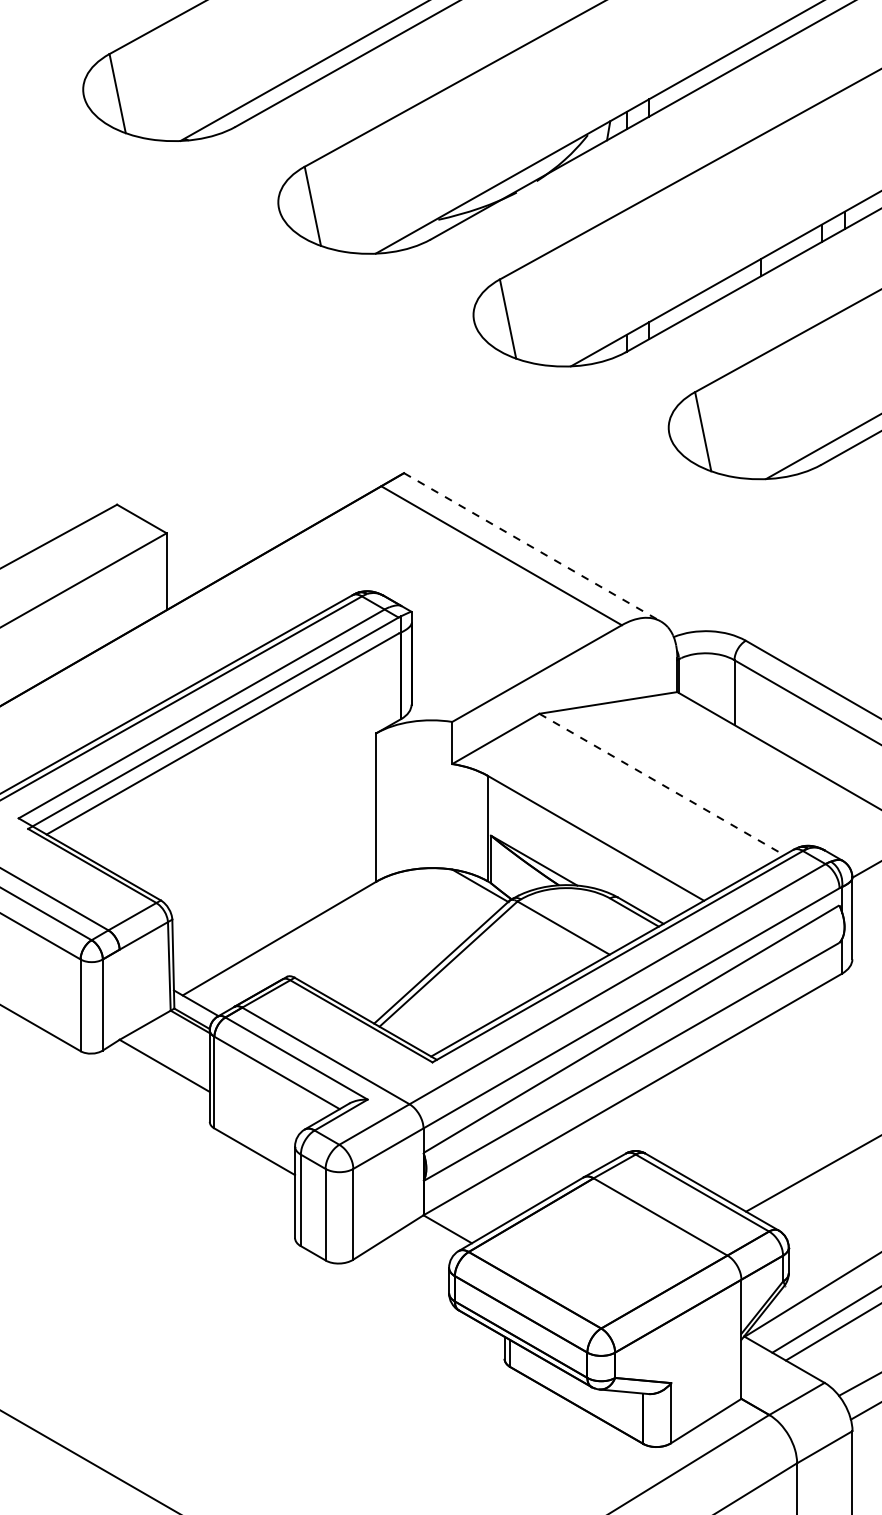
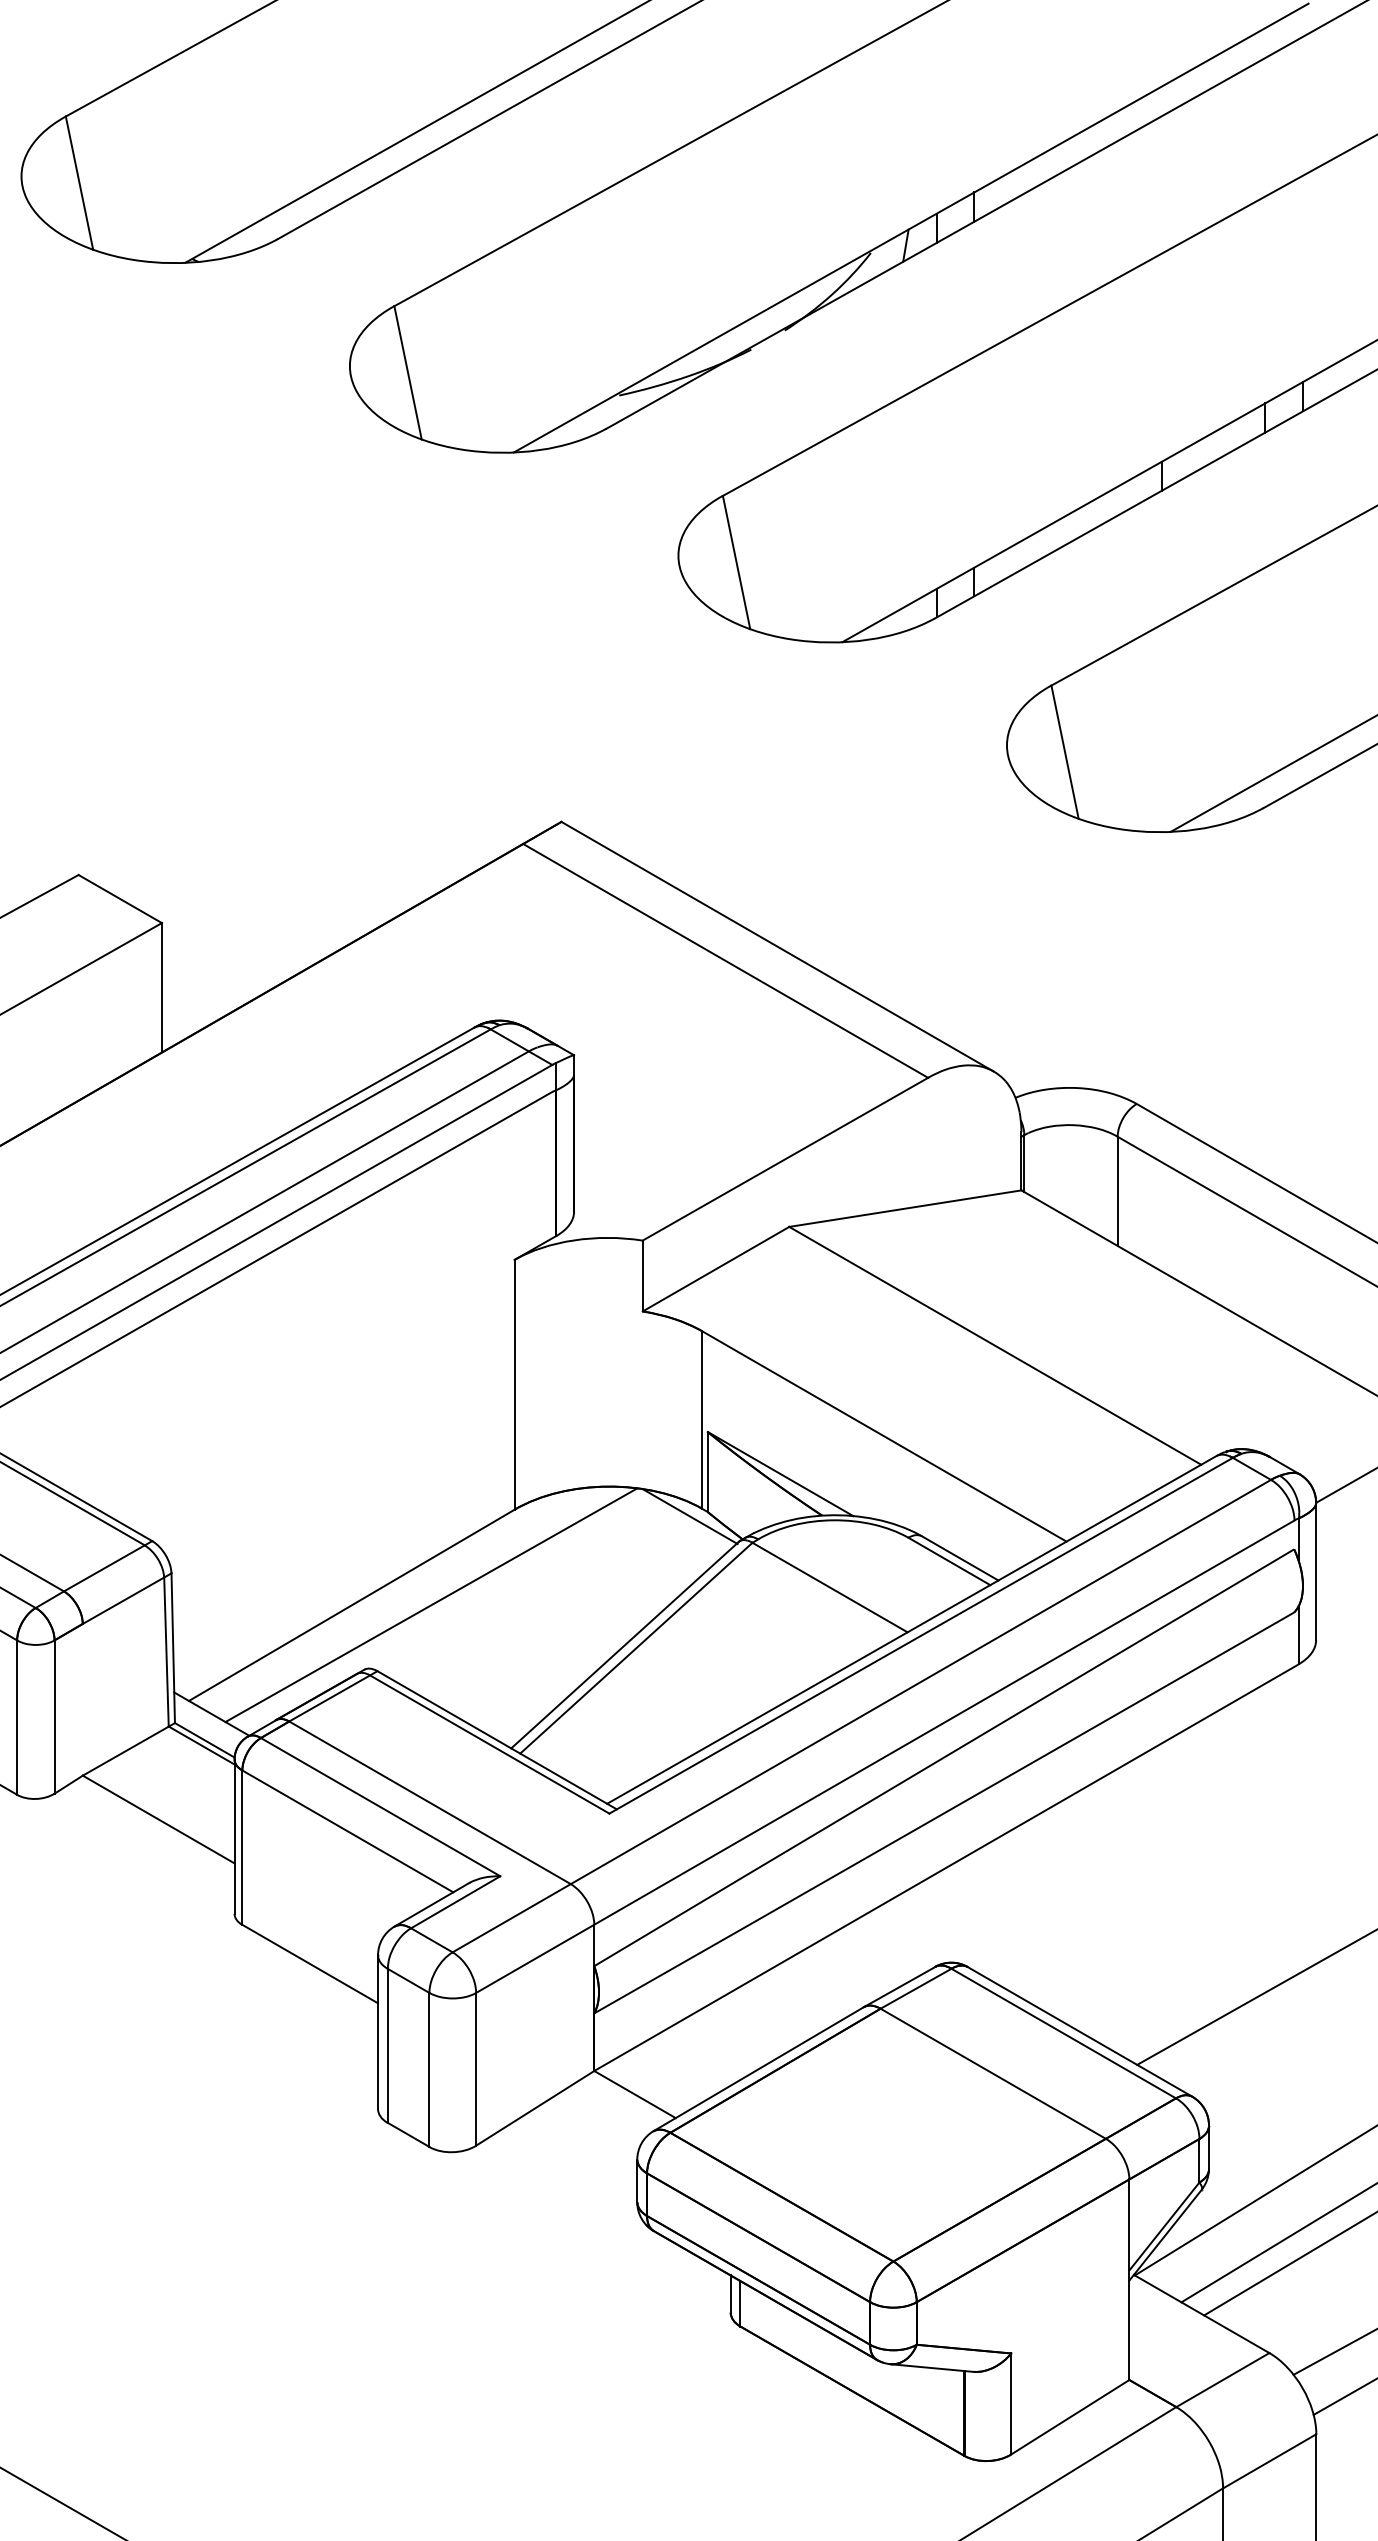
line: (532, 547) -> (777, 947), dashed -> solid
line: (662, 784) -> (996, 1345), dashed -> solid
line: (326, 938) -> (430, 1605), added

